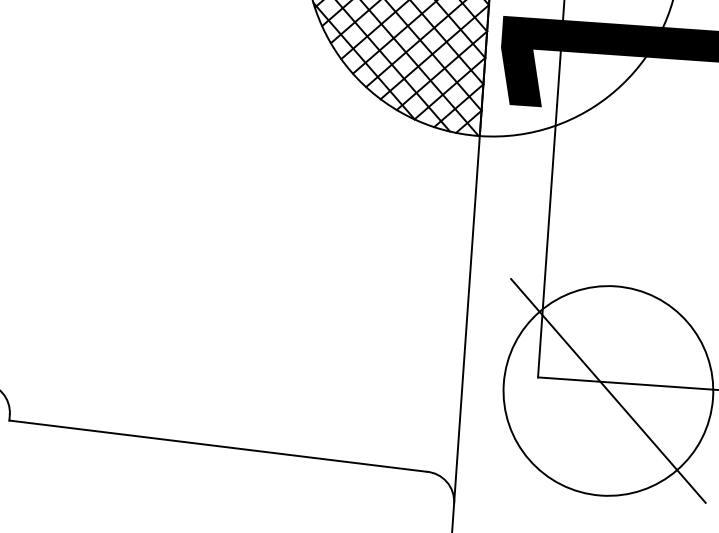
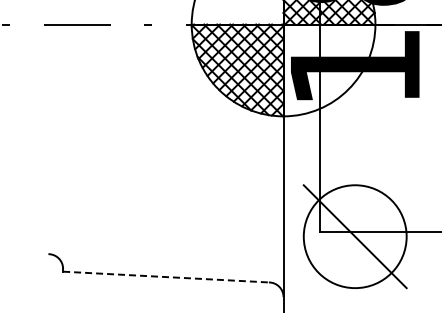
line: (218, 447) -> (166, 277), solid -> dashed

